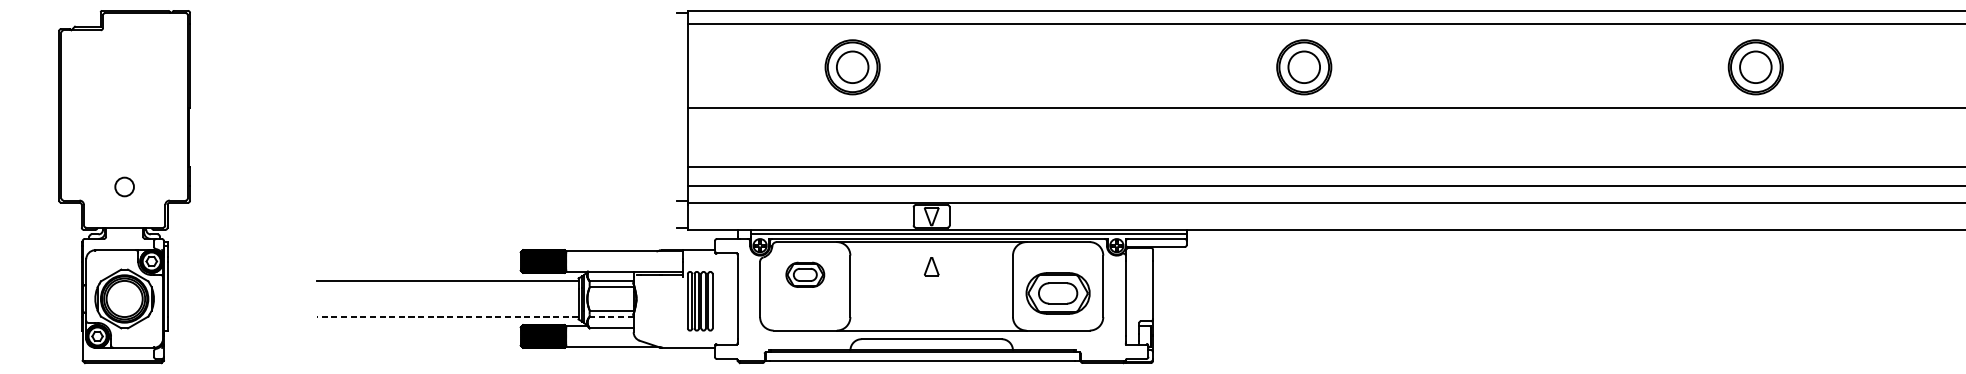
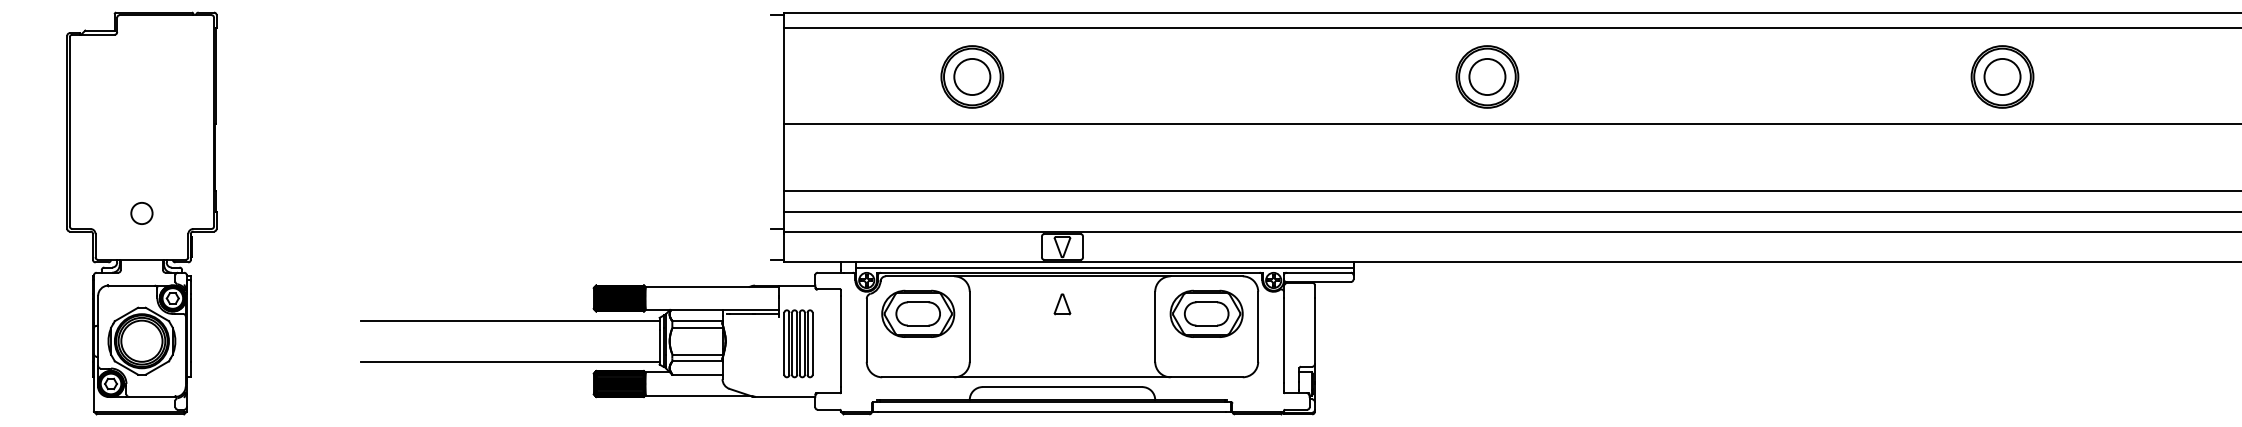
part: (805, 274) -> (918, 313), size x1.67
part: (1057, 293) -> (1206, 313), moved
line: (446, 316) -> (509, 361), dashed -> solid
line: (611, 316) -> (697, 361), dashed -> solid

